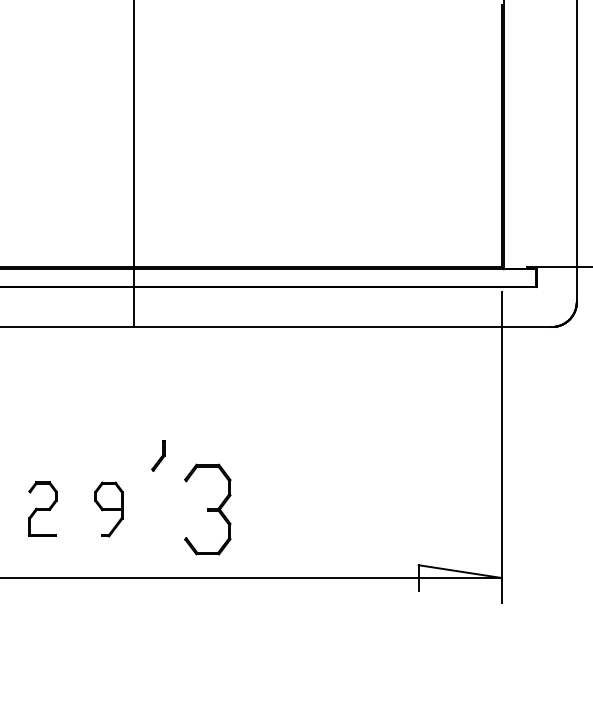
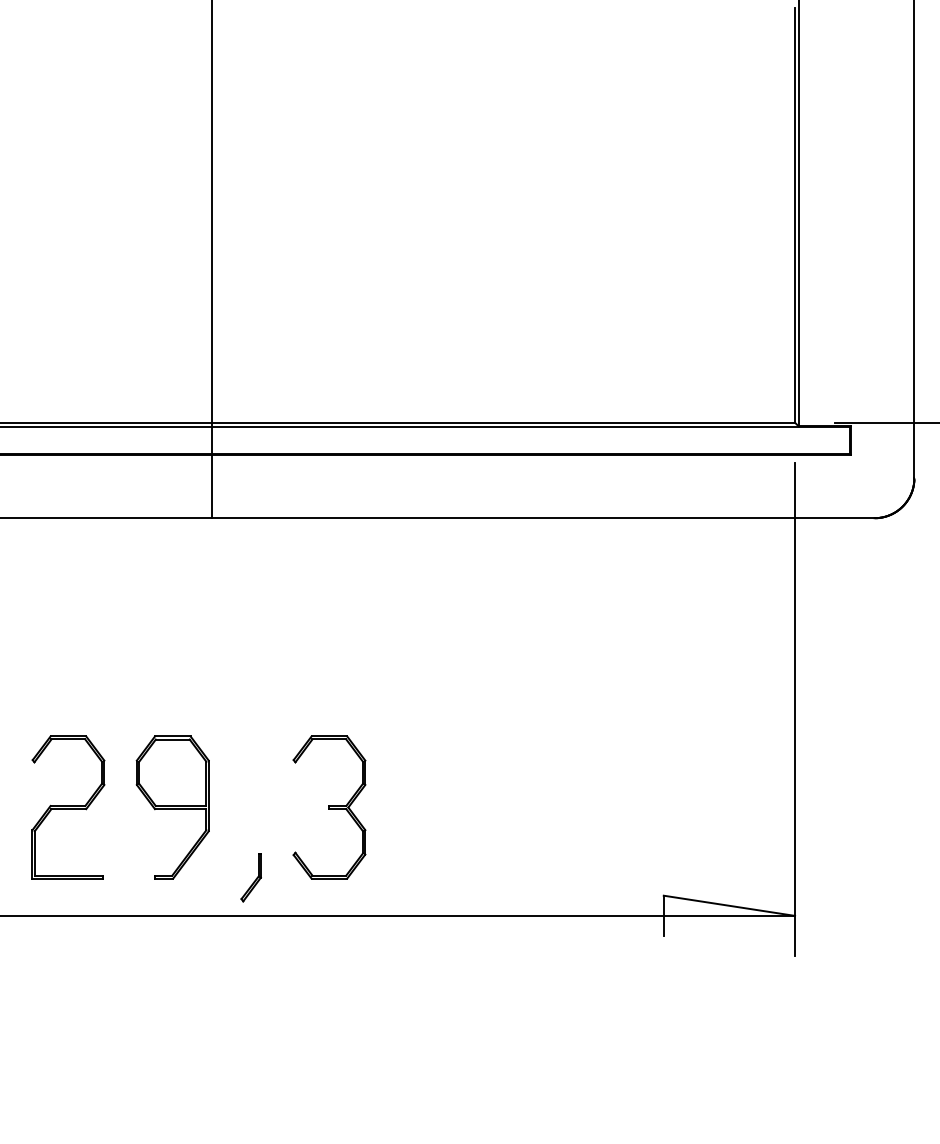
part: (158, 455) -> (251, 877), moved
part: (42, 508) -> (67, 805), size x1.67
part: (108, 509) -> (172, 807), size x1.67

